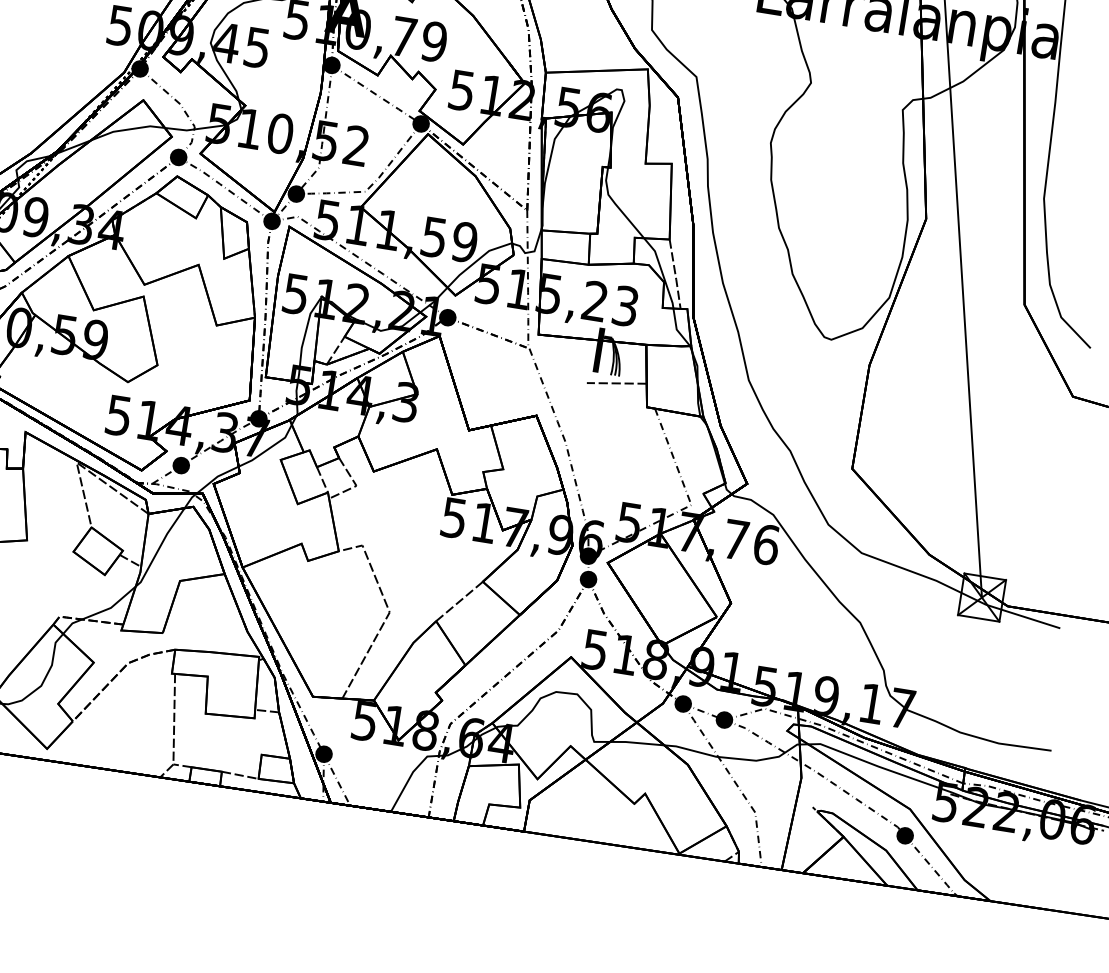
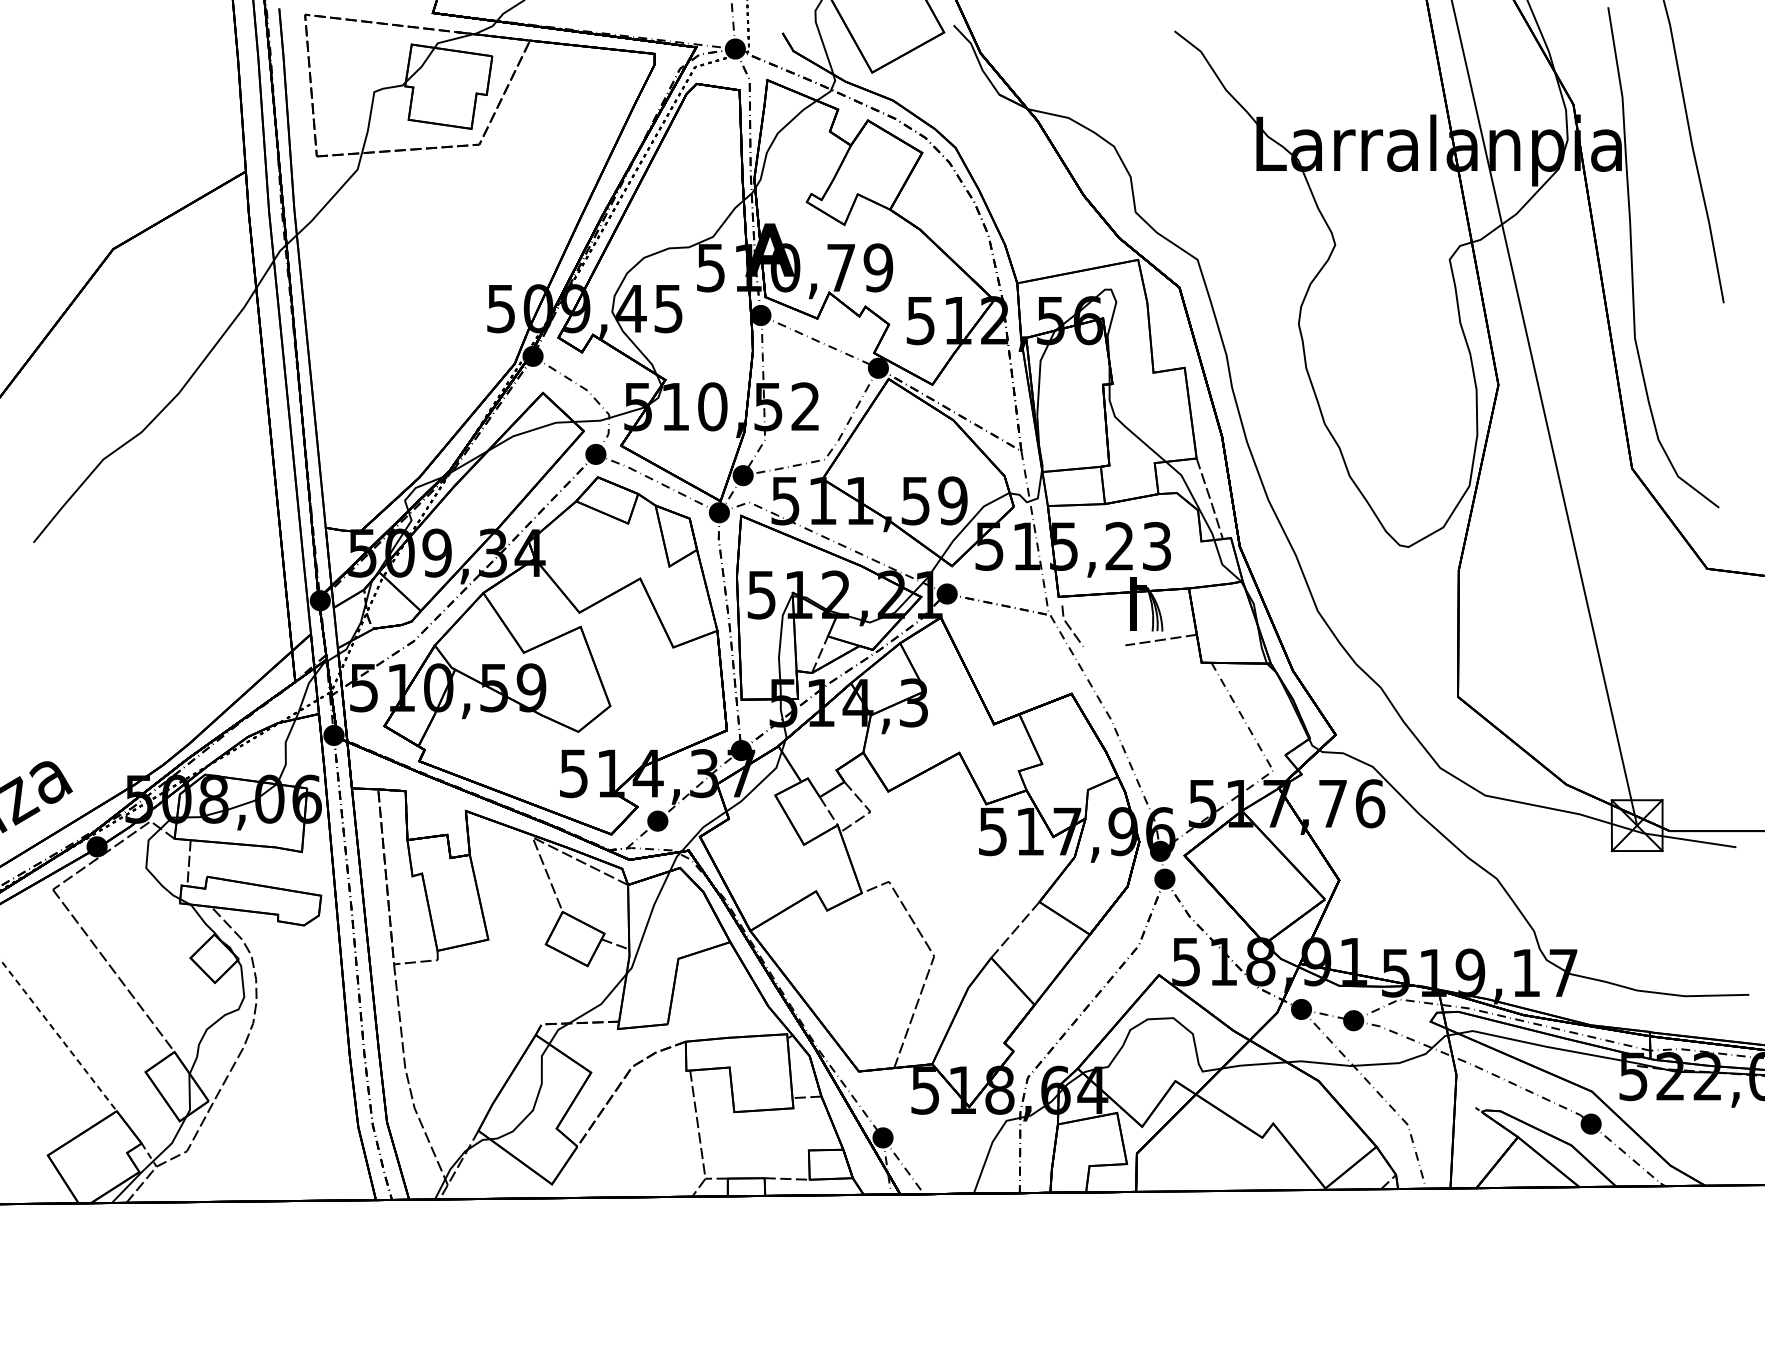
line: (544, 360) -> (1070, 626), added

